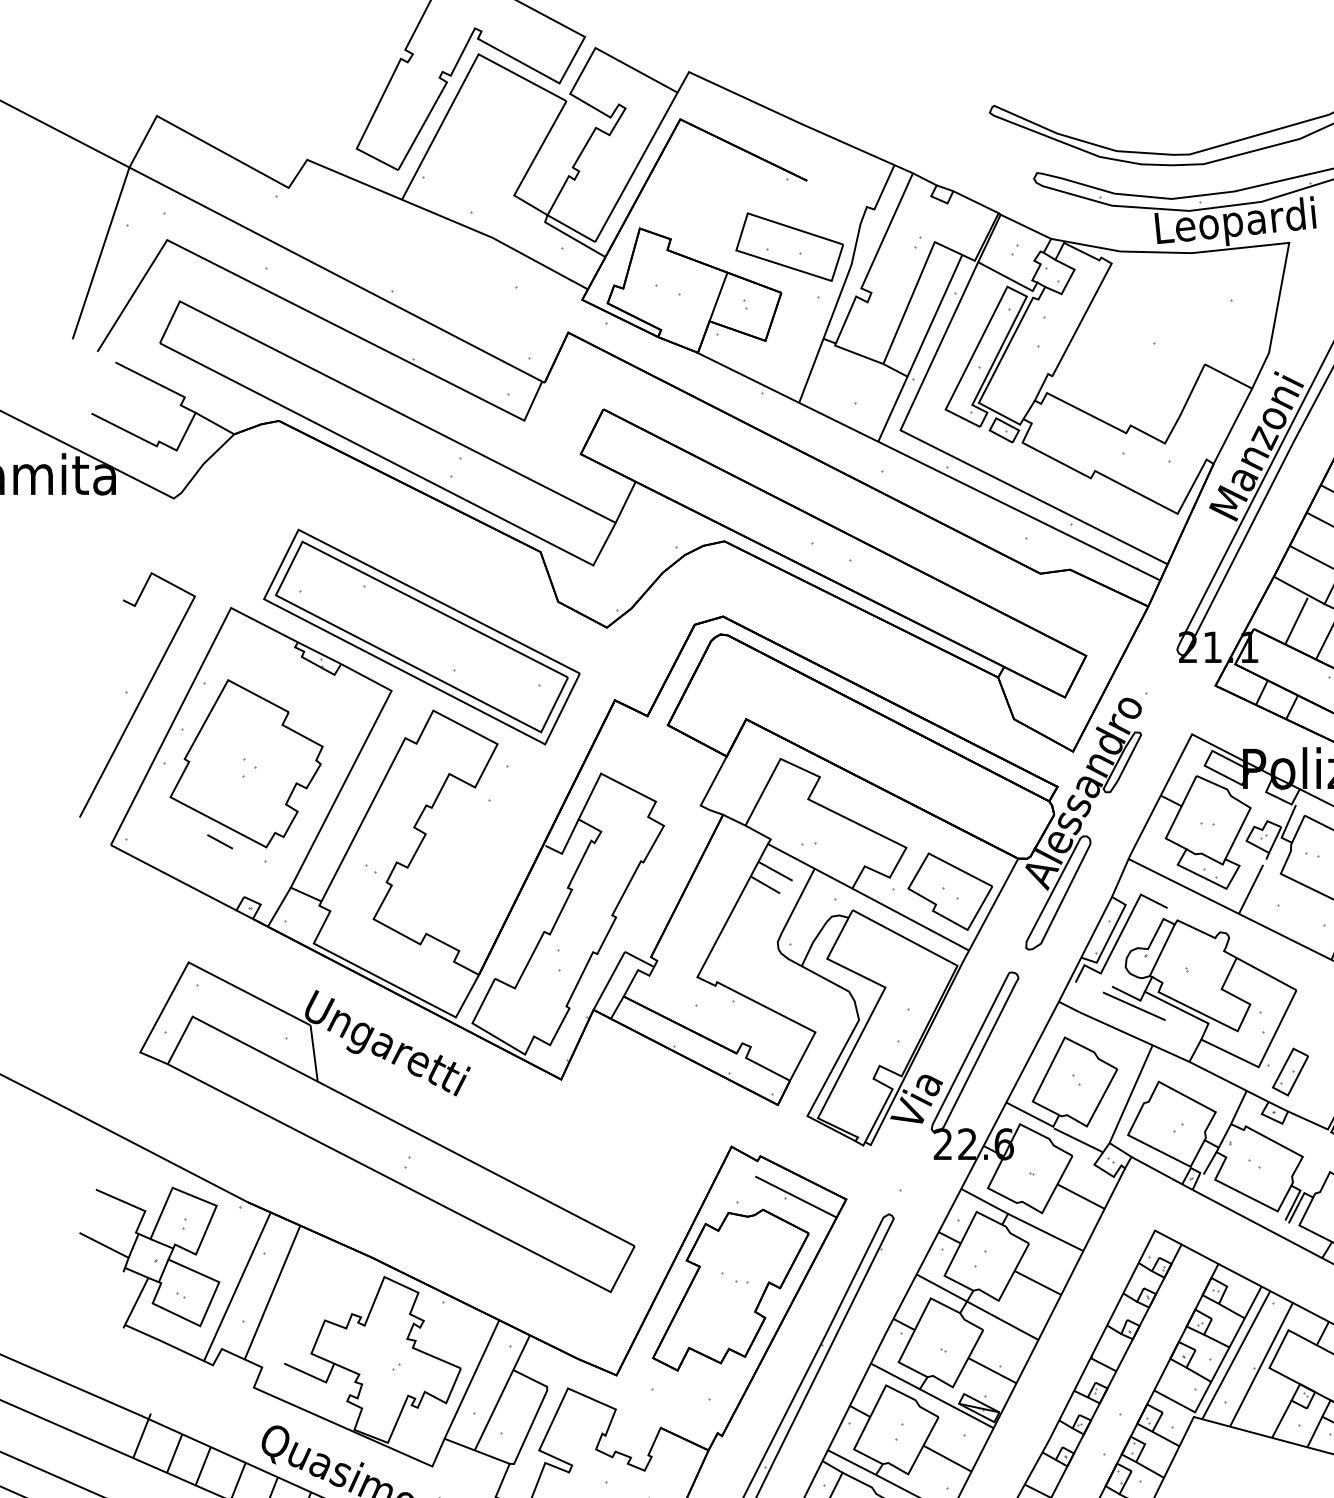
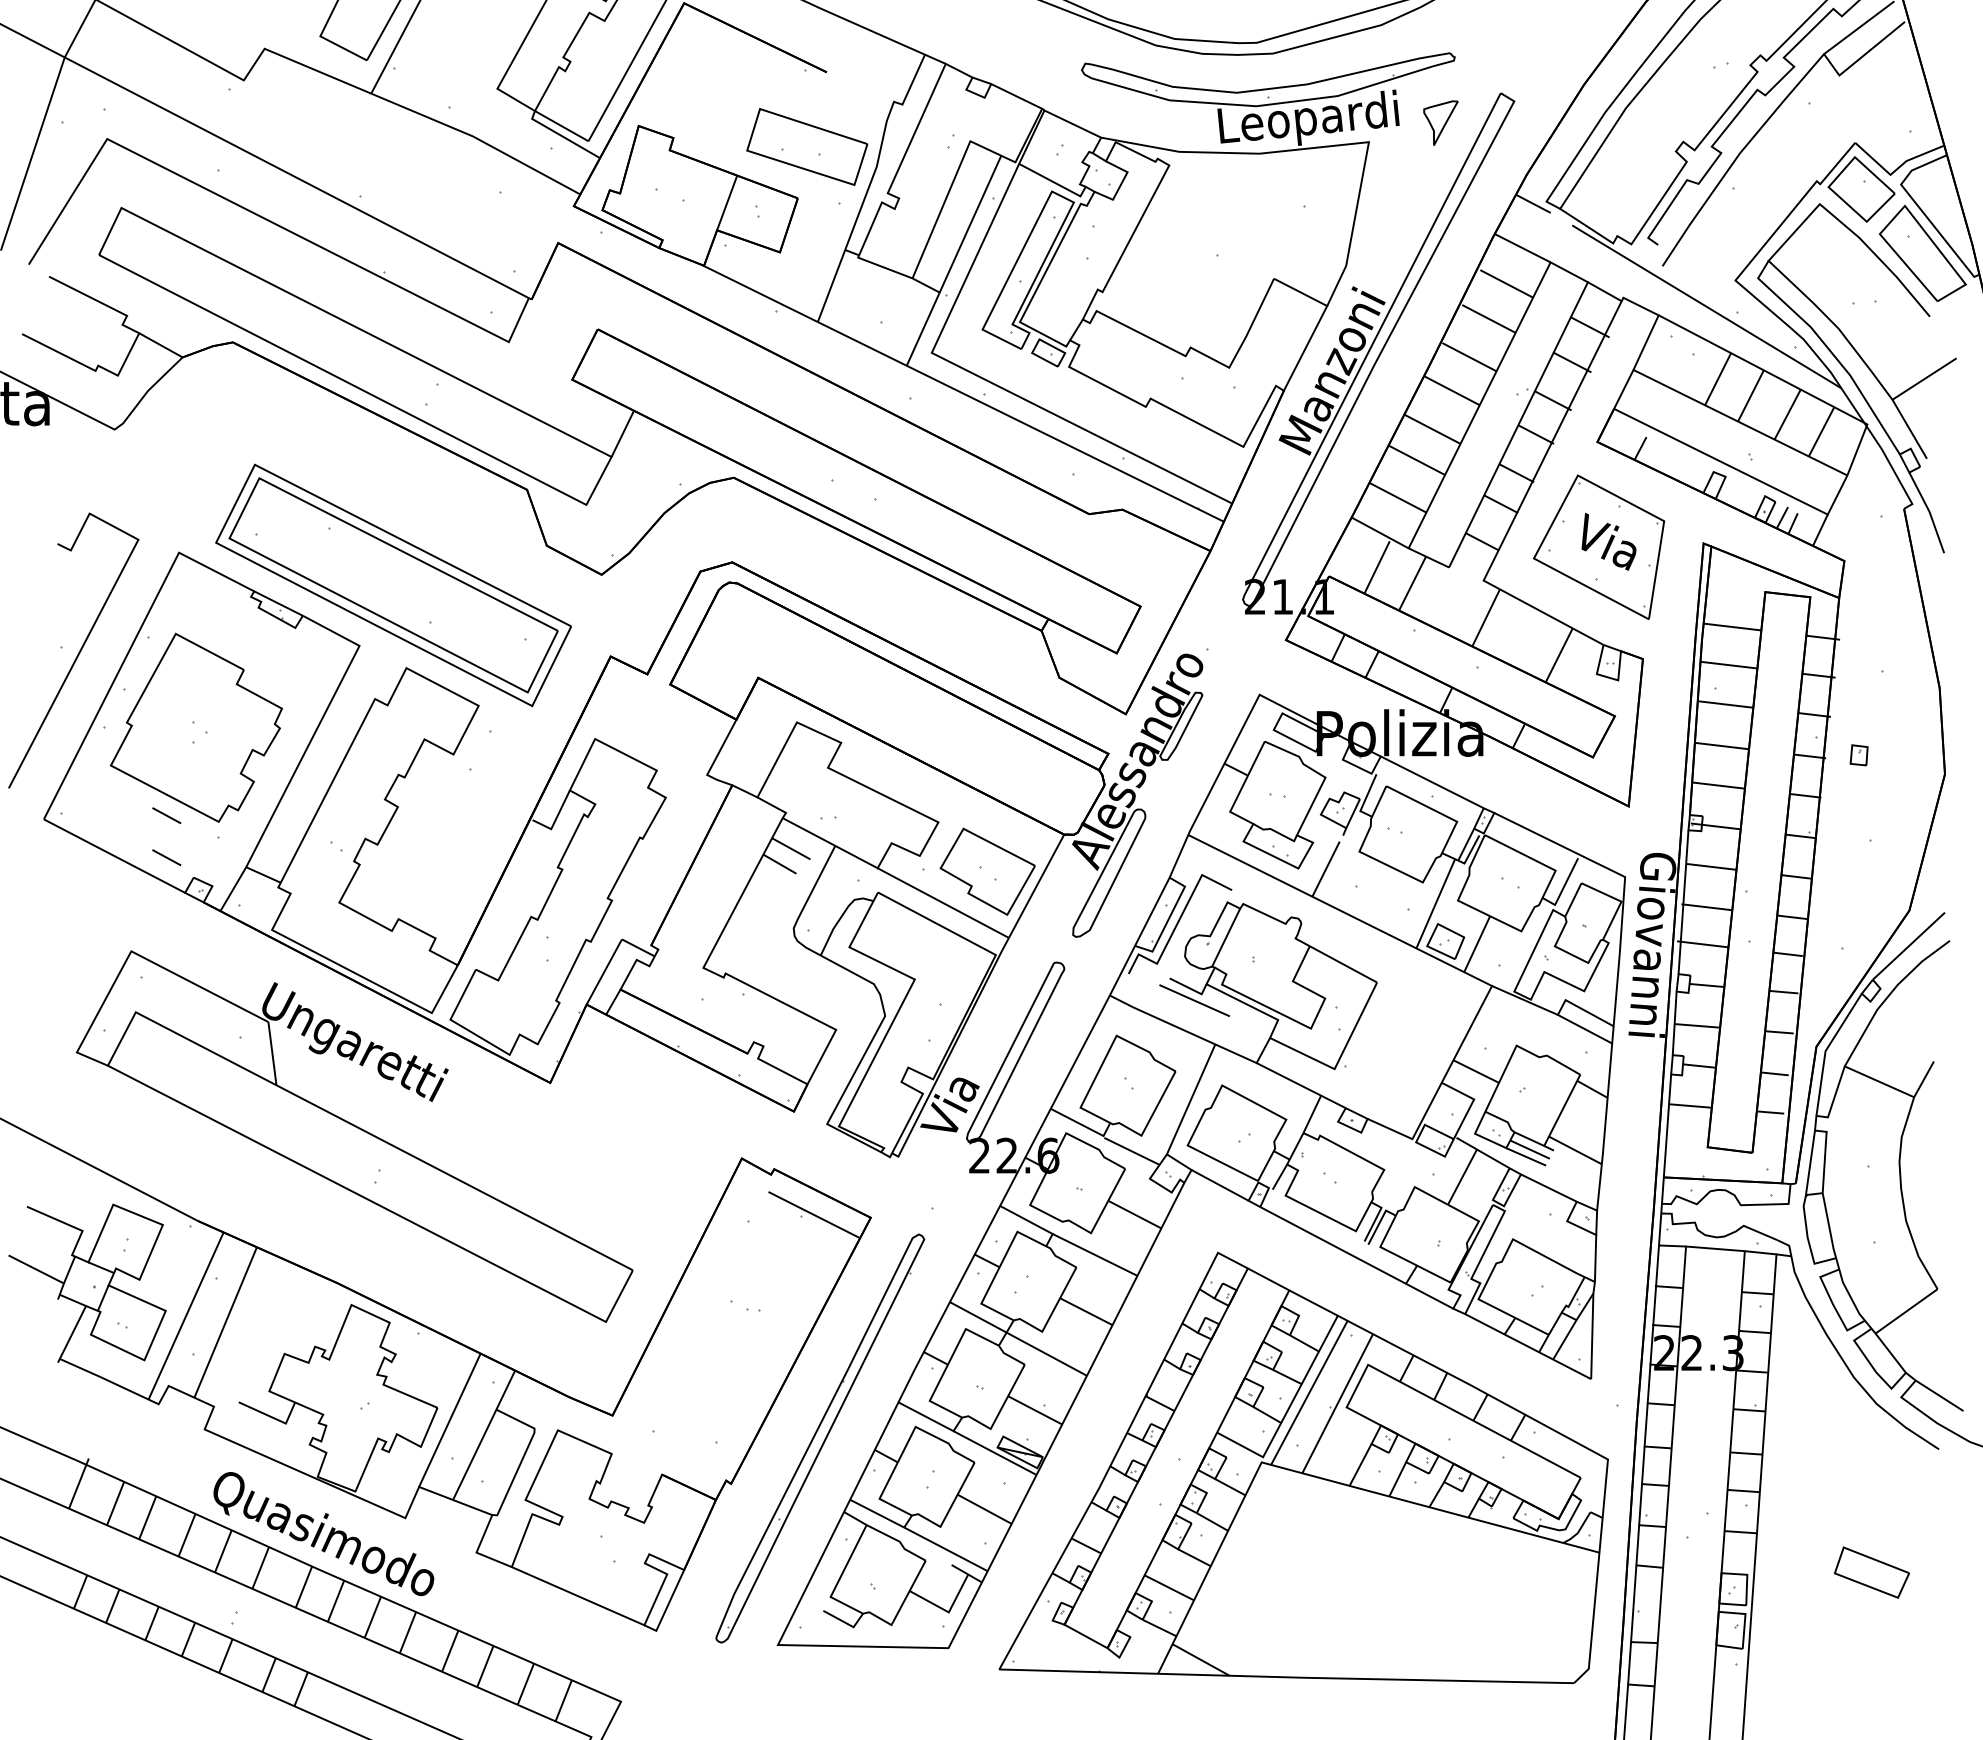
line: (219, 879) -> (166, 857), added
part: (1289, 1072) -> (1369, 1074), removed
part: (730, 1289) -> (740, 1319), removed

